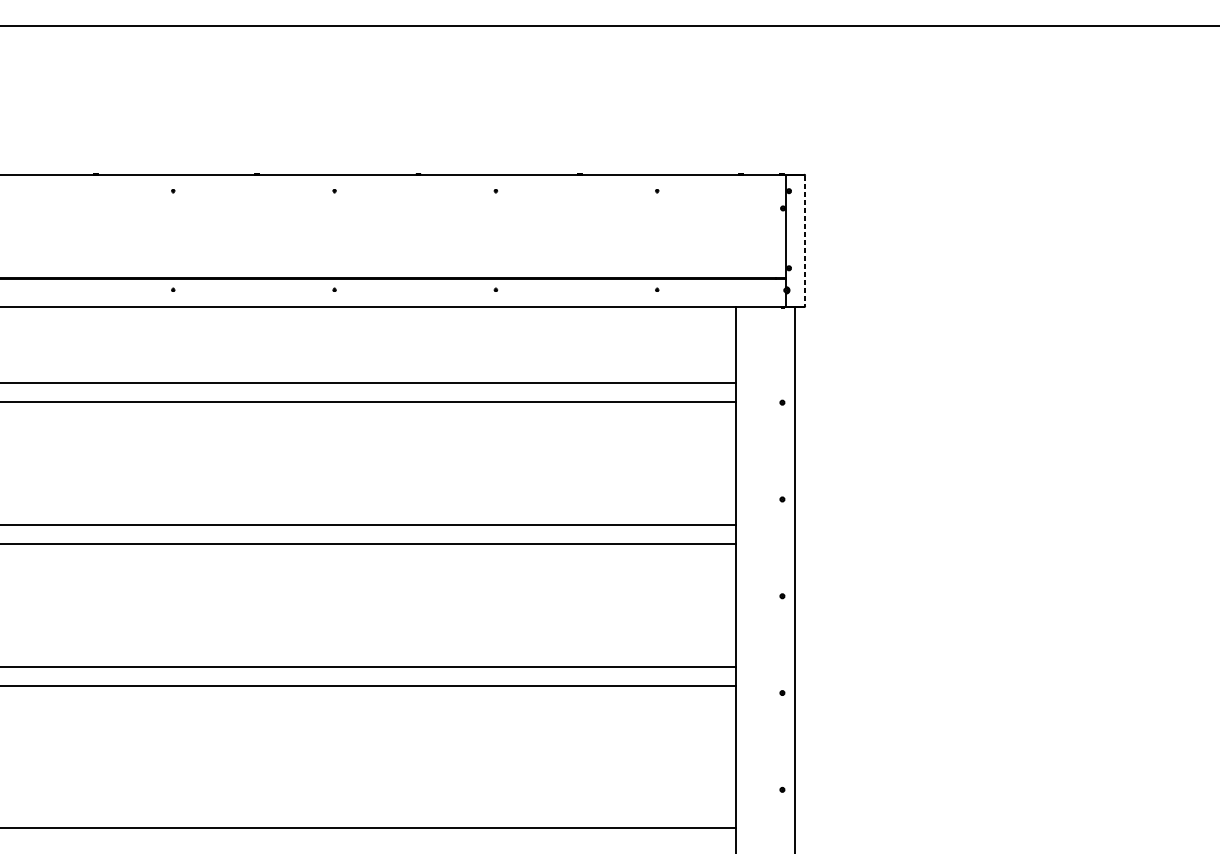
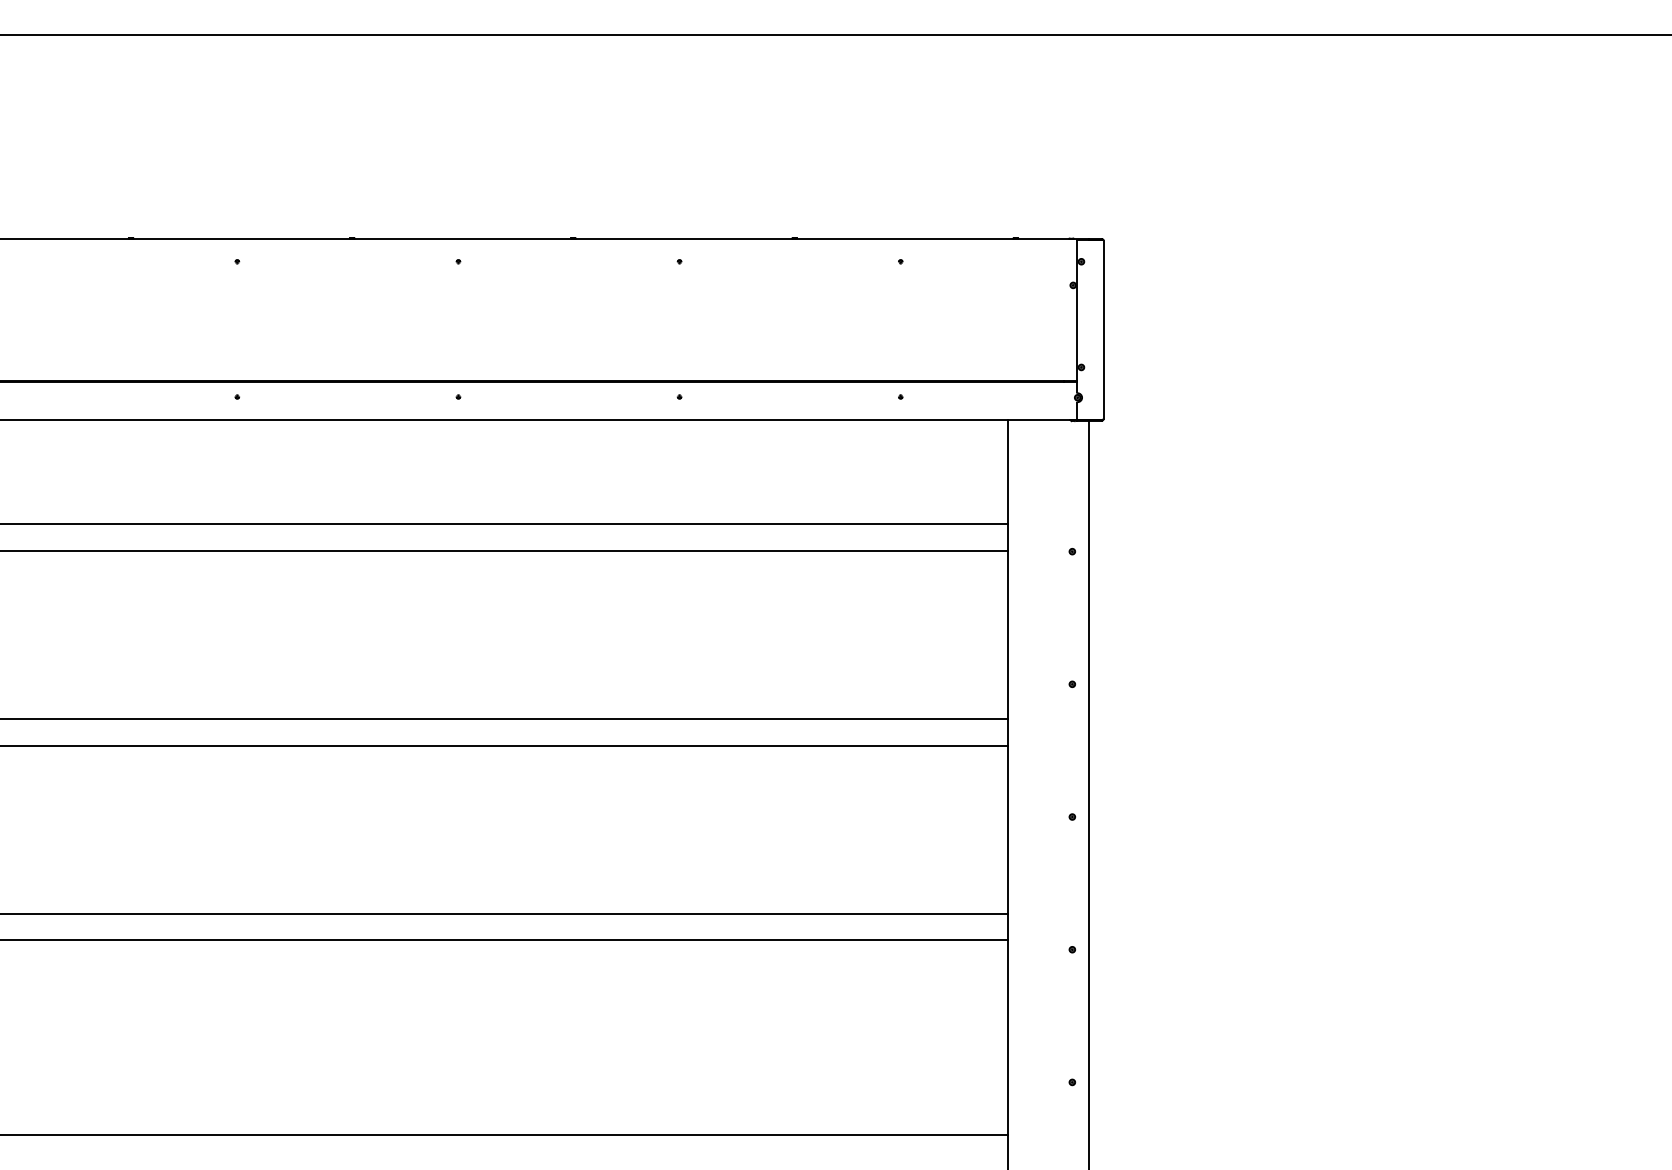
line: (805, 241) -> (1103, 330), dashed -> solid

